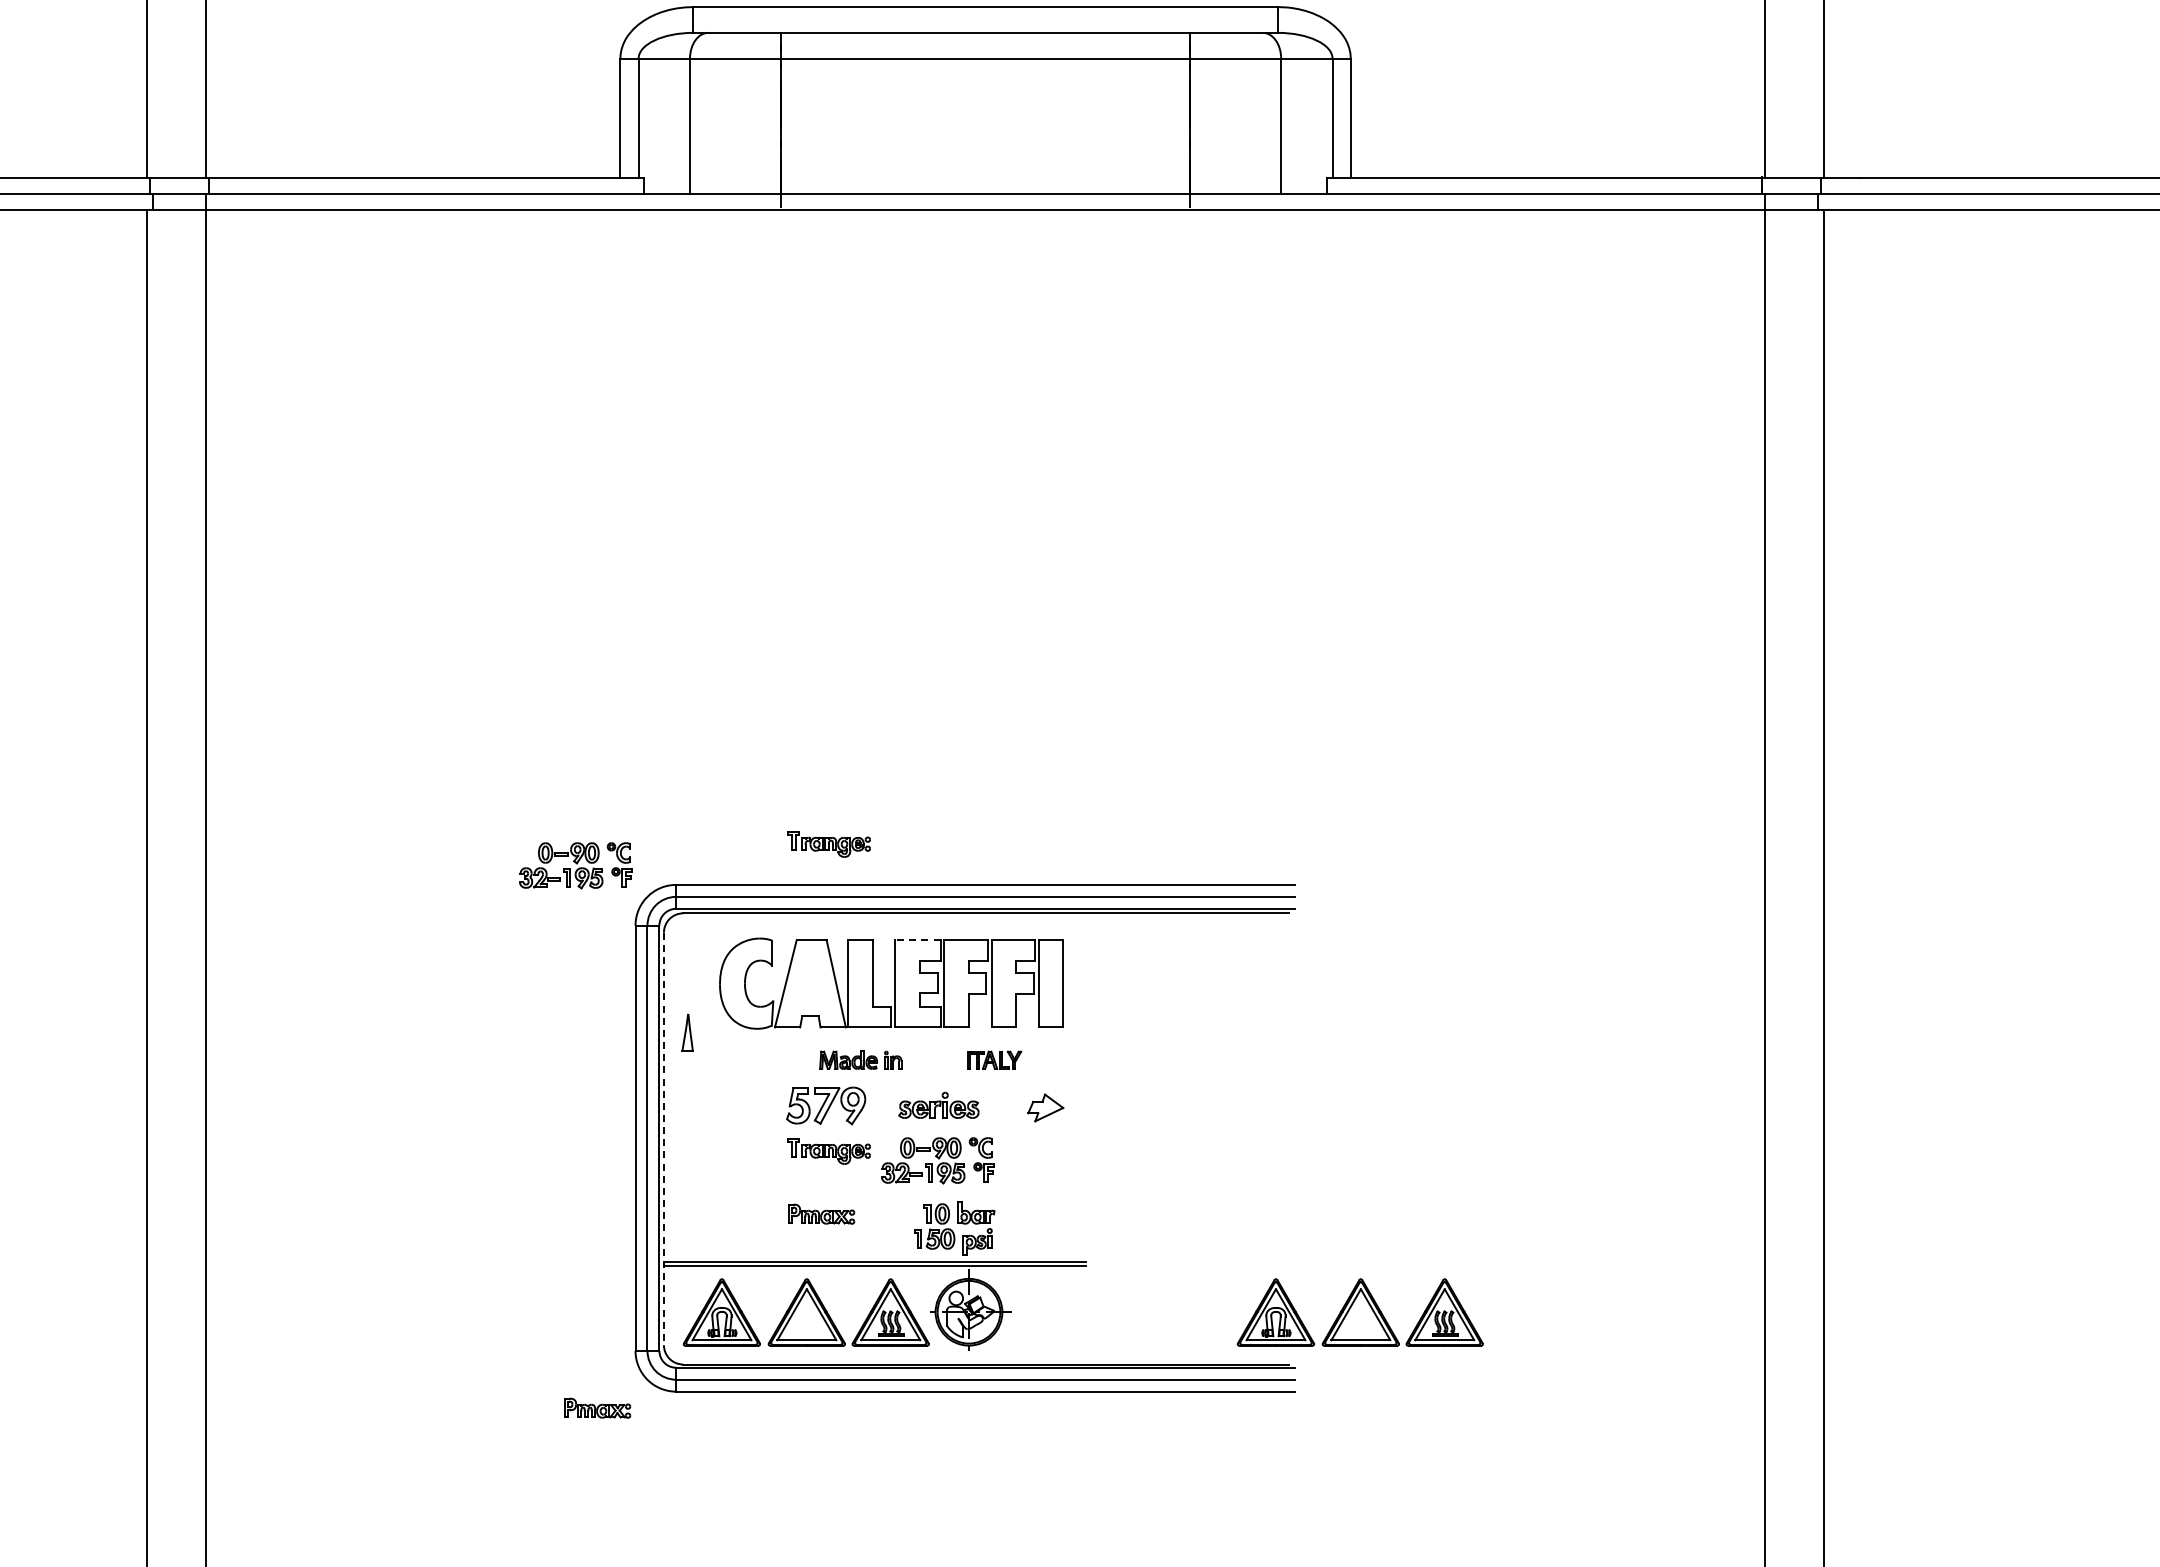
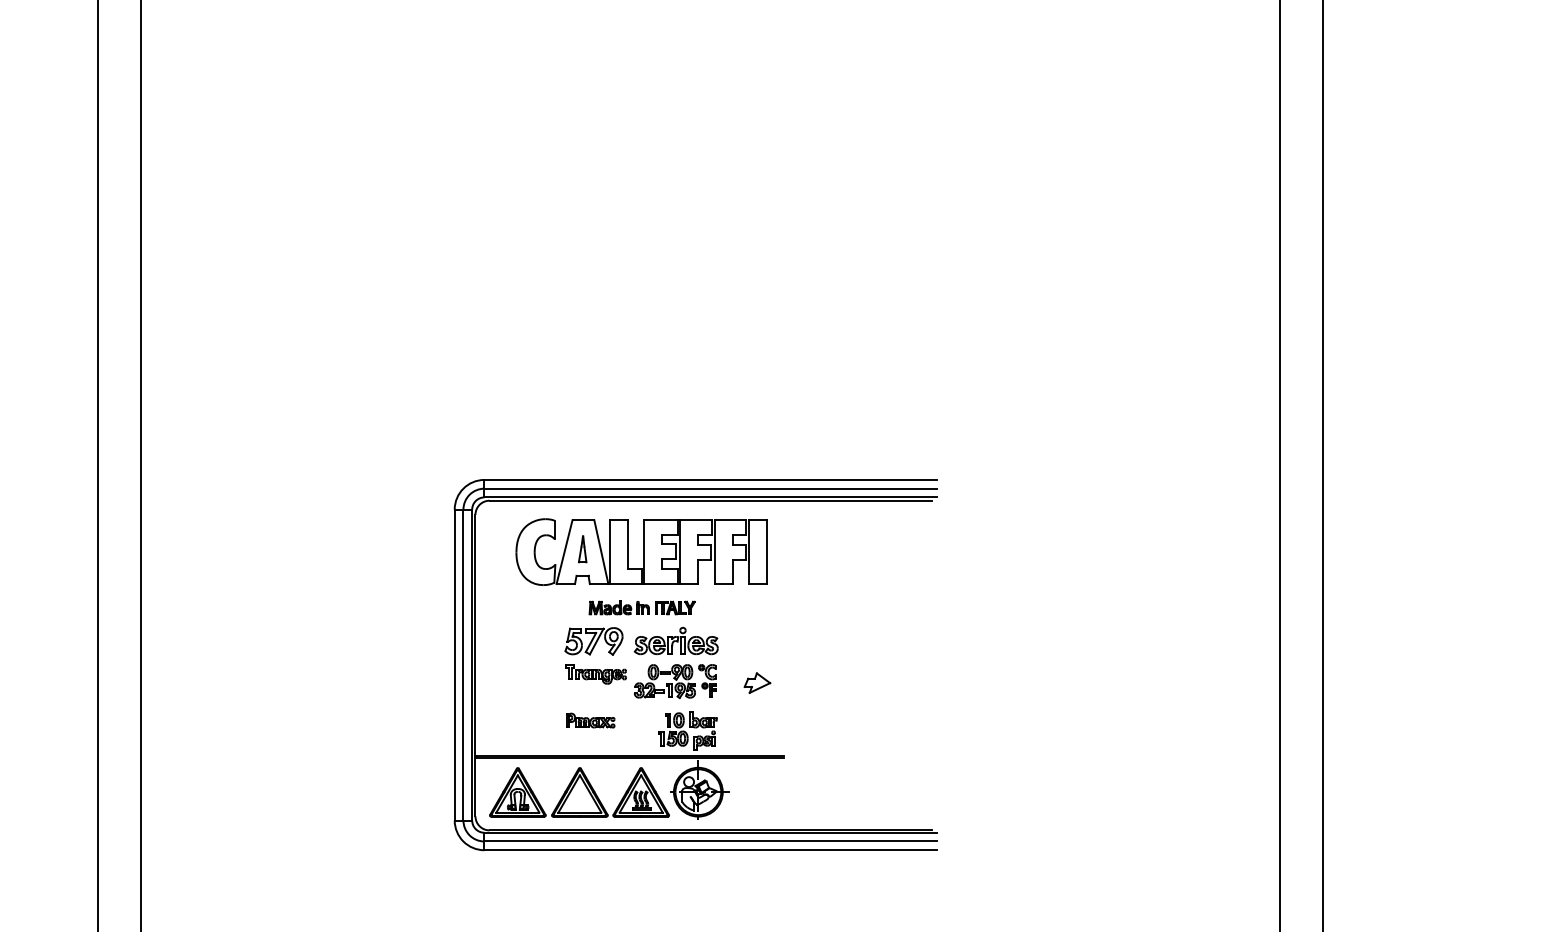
part: (828, 844) -> (595, 450), removed
part: (575, 865) -> (410, 465), removed
line: (917, 940) -> (660, 520), dashed -> solid
part: (687, 1032) -> (582, 549), moved
part: (994, 1059) -> (675, 607), moved
part: (938, 1105) -> (676, 641), size x1.43
part: (1045, 1107) -> (757, 682), moved
line: (663, 1139) -> (475, 665), dashed -> solid
part: (1359, 1312) -> (983, 792), removed
part: (597, 1407) -> (426, 861), removed

